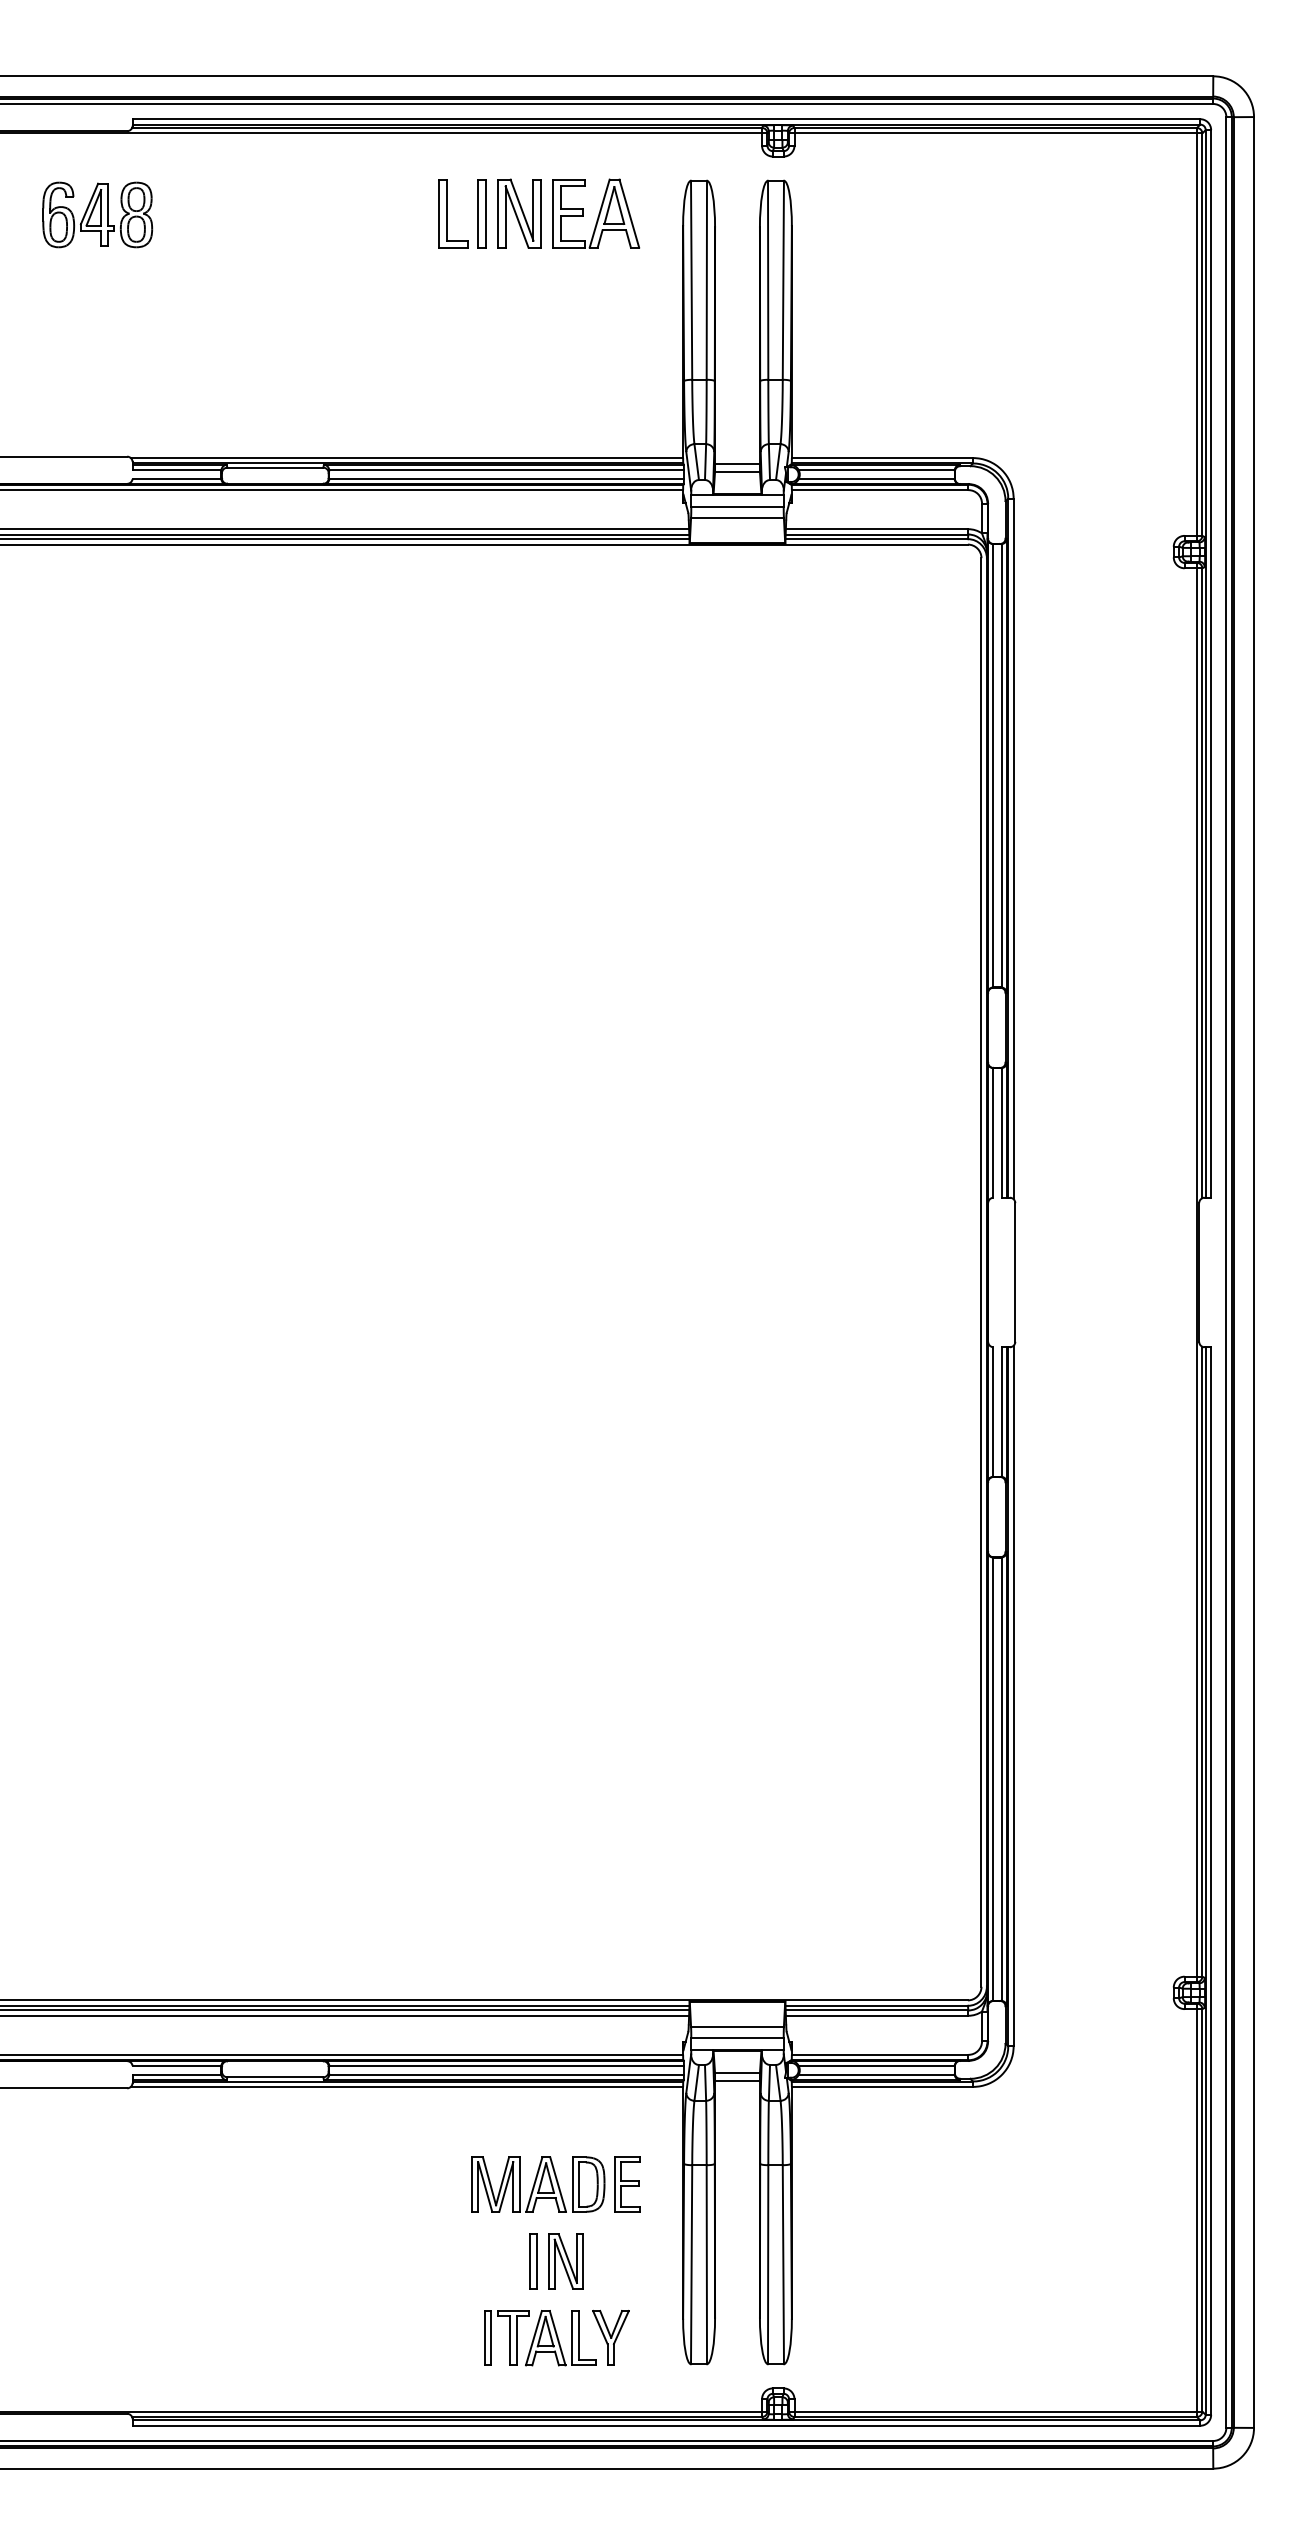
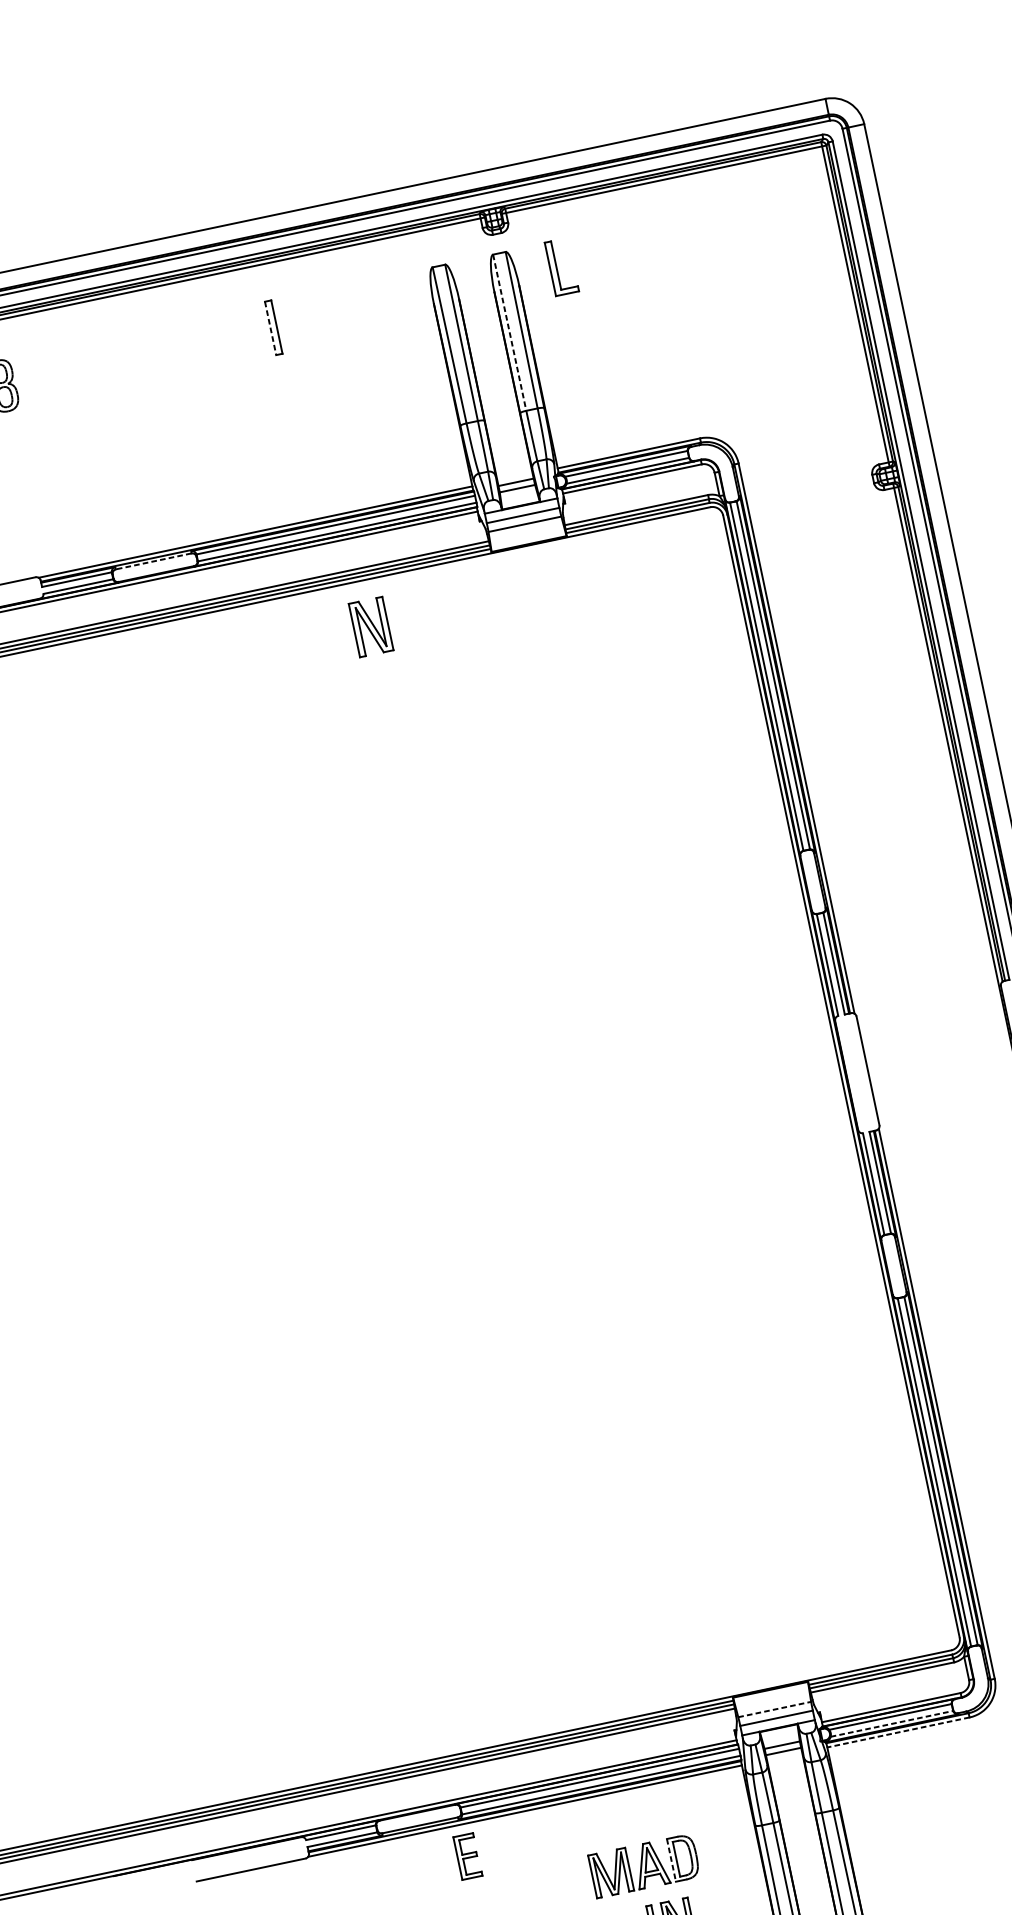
part: (453, 213) -> (561, 266), moved
line: (477, 213) -> (270, 328), solid -> dashed
part: (519, 213) -> (371, 627), moved
part: (596, 213) -> (363, 308), removed
line: (768, 280) -> (510, 332), solid -> dashed
line: (274, 467) -> (153, 561), solid -> dashed
line: (738, 2027) -> (775, 1709), solid -> dashed
line: (876, 2074) -> (891, 1723), solid -> dashed
line: (882, 2086) -> (898, 1732), solid -> dashed
part: (627, 2184) -> (467, 1856), moved
line: (572, 2185) -> (671, 1861), solid -> dashed

